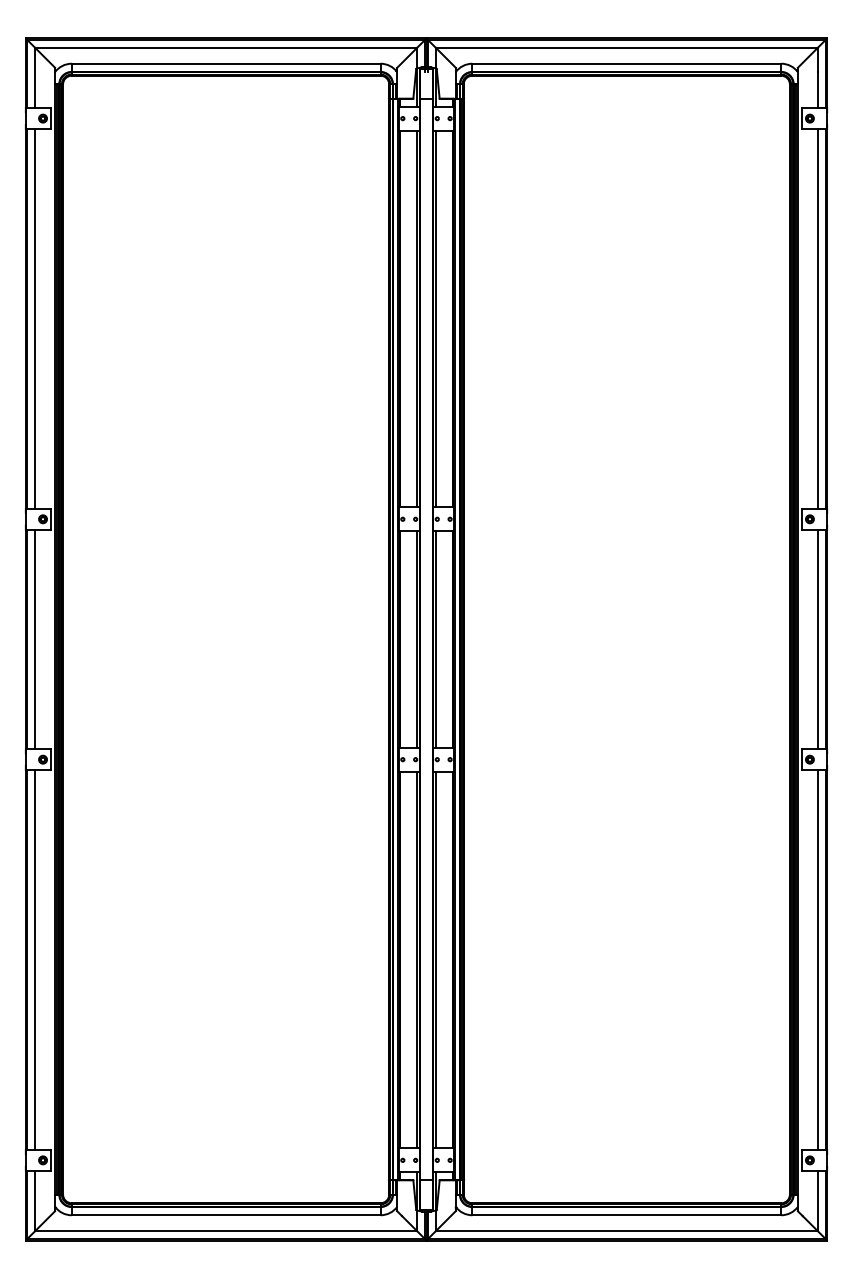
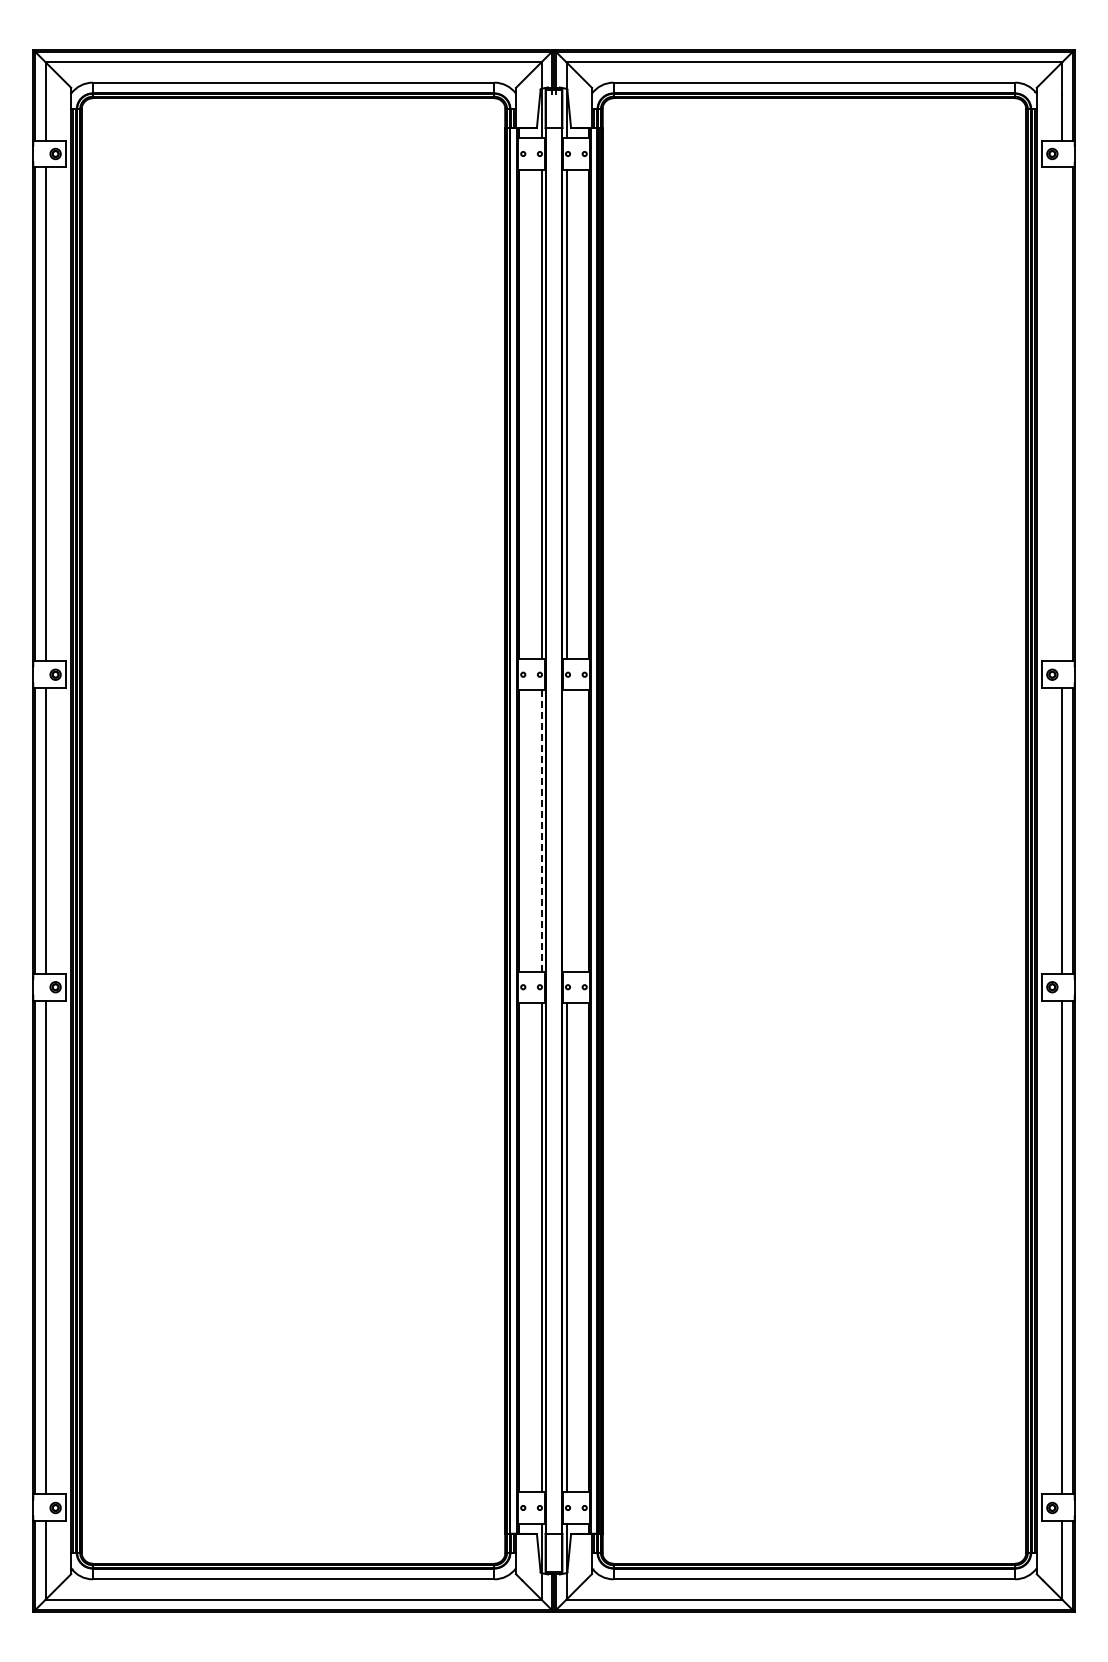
line: (817, 319) -> (1062, 414), removed
line: (416, 639) -> (541, 830), solid -> dashed
line: (436, 639) -> (566, 830), removed

